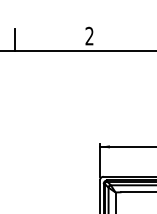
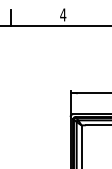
text: (89, 35) -> (63, 14), 2 -> 4

